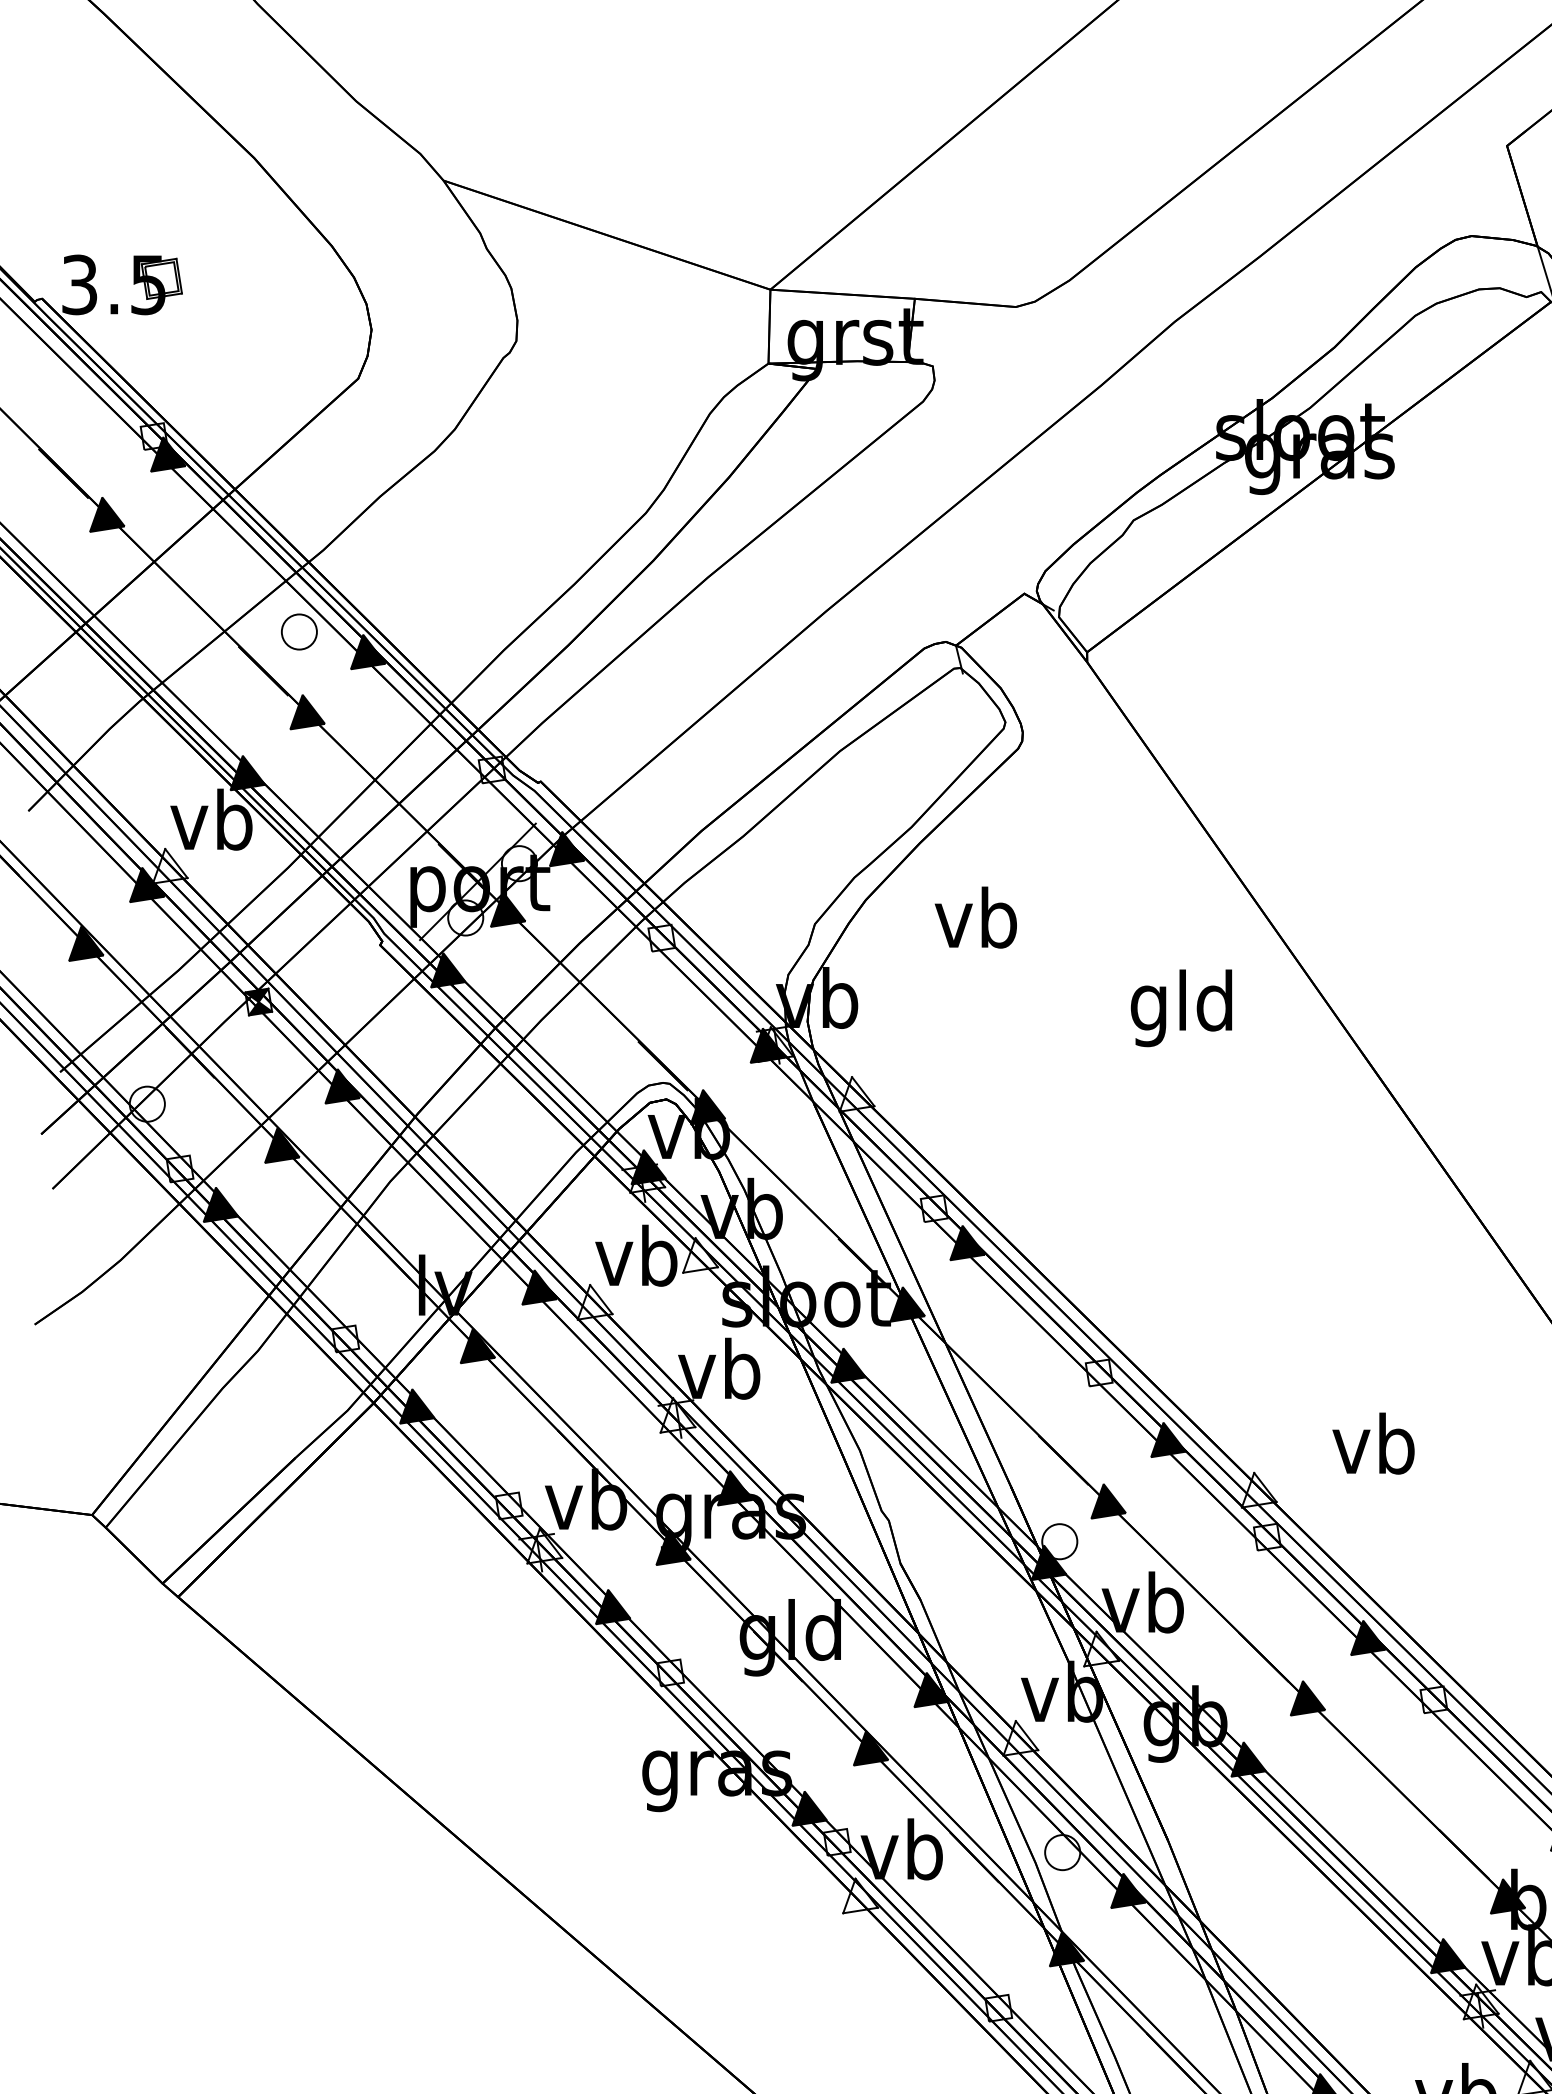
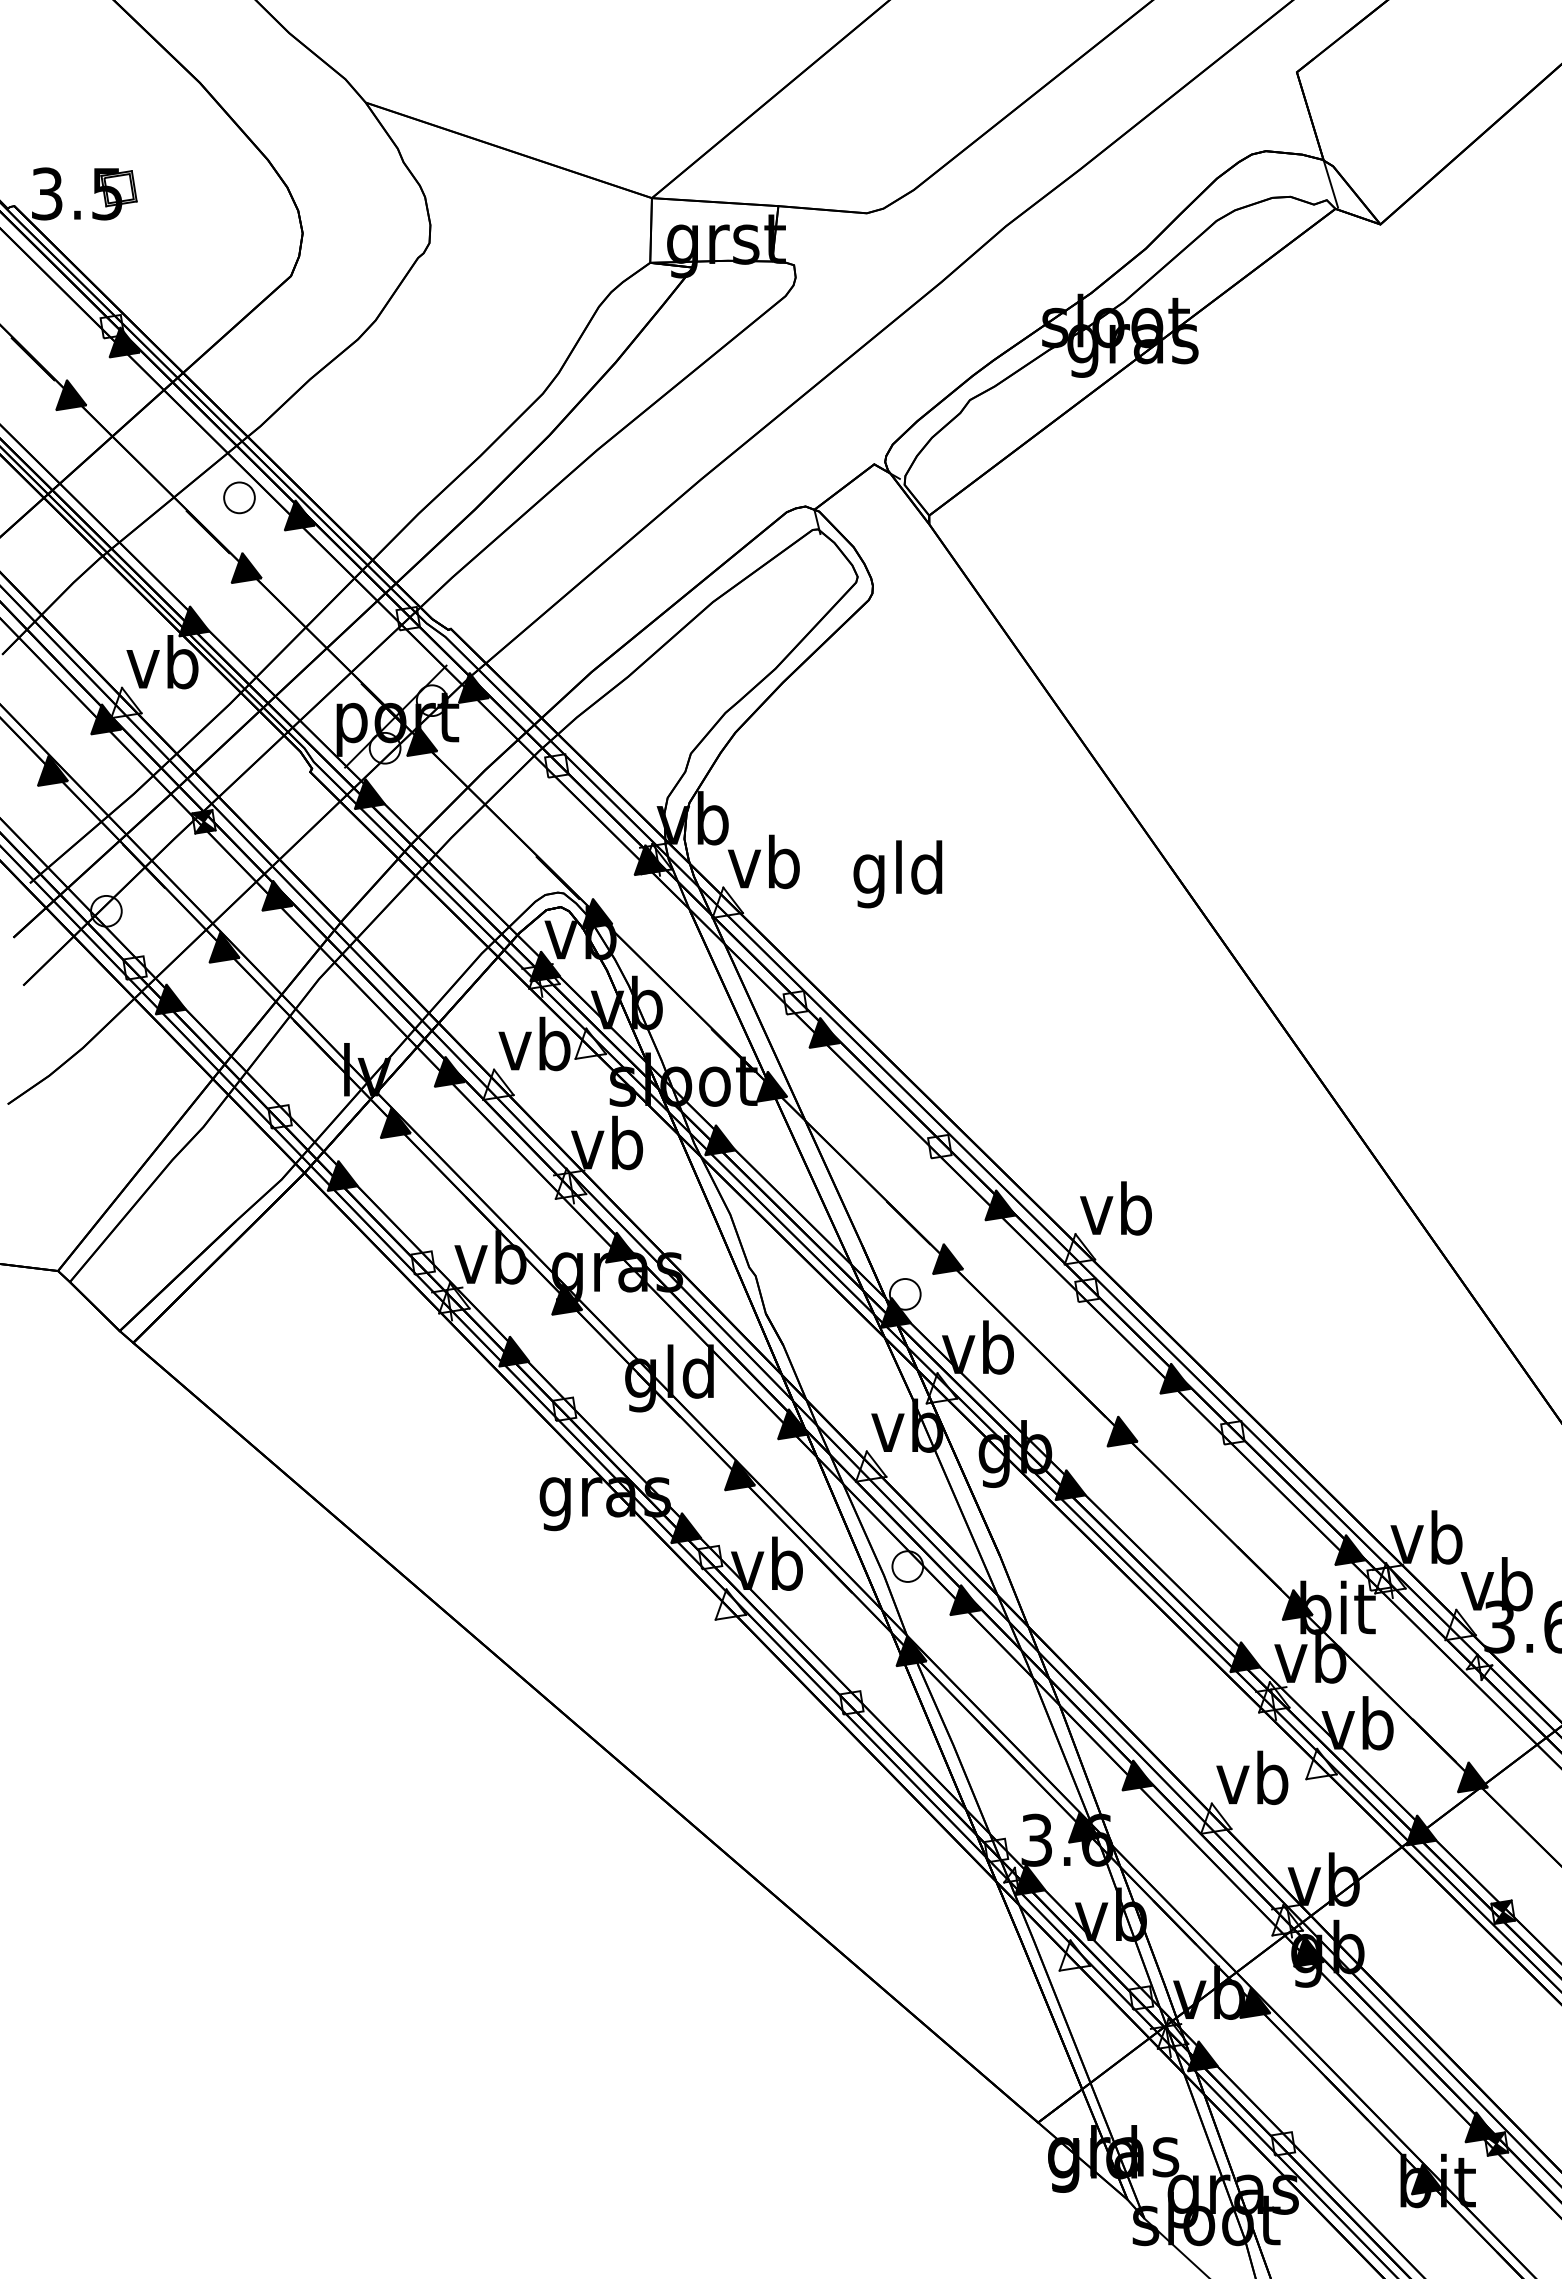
text: (975, 917) -> (763, 861), moved
text: (1181, 1008) -> (897, 874), moved
text: (1372, 1443) -> (1115, 1208), moved

